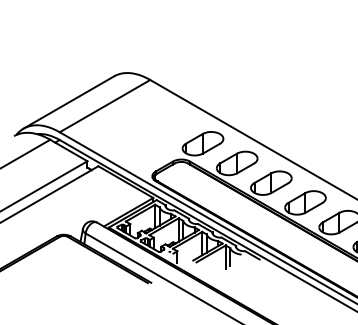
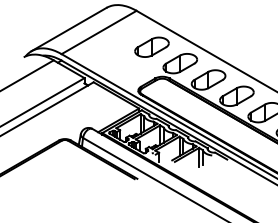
part: (168, 123) -> (151, 46), added

